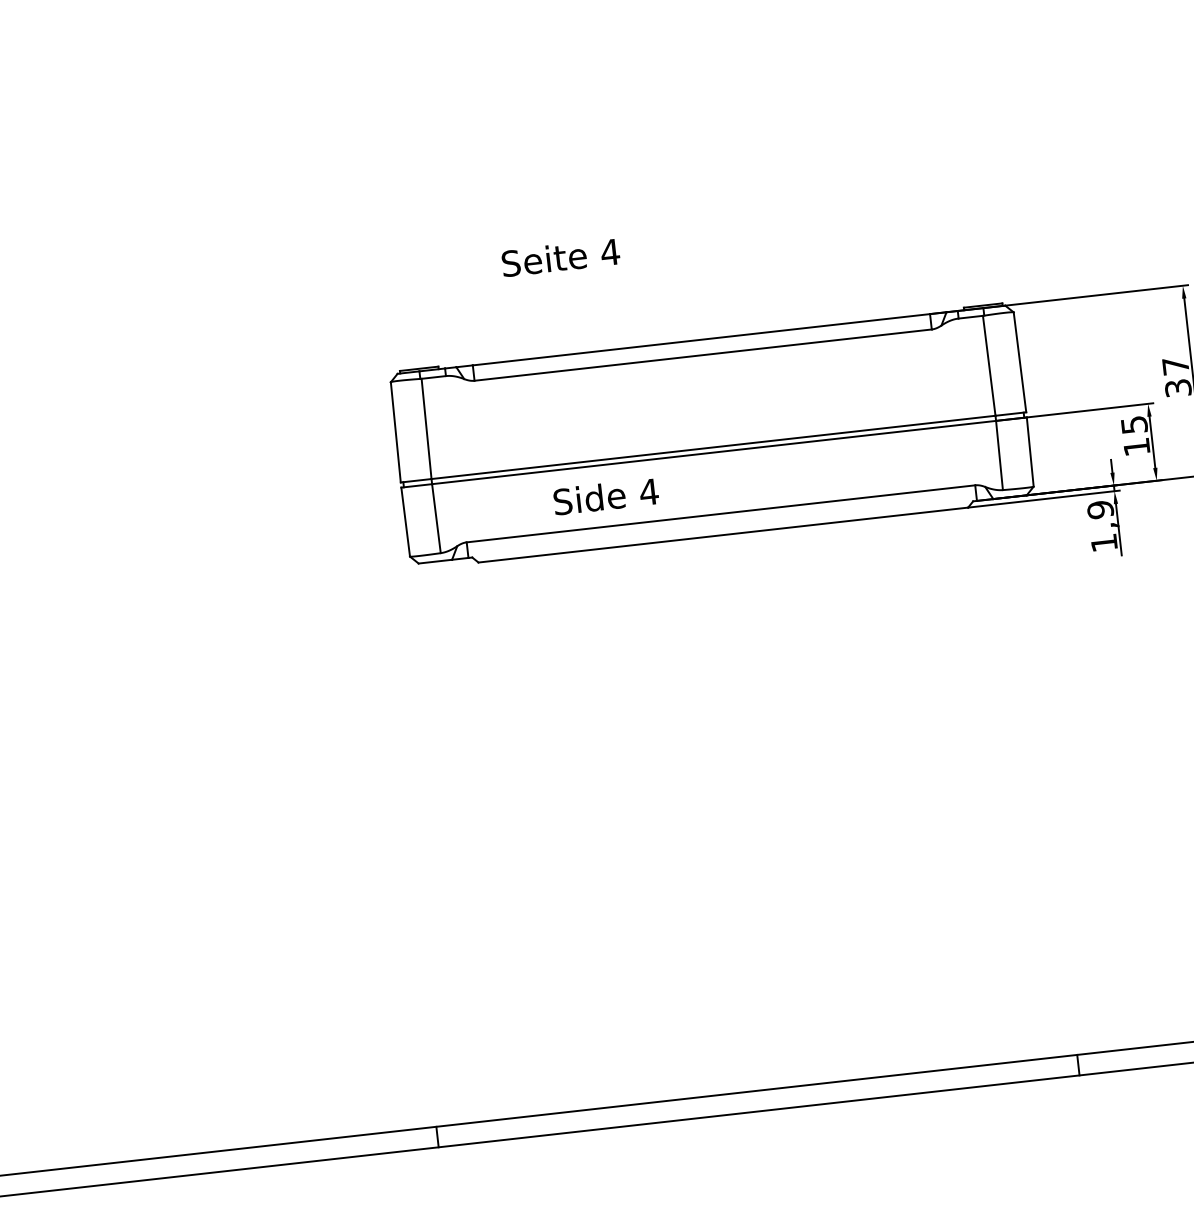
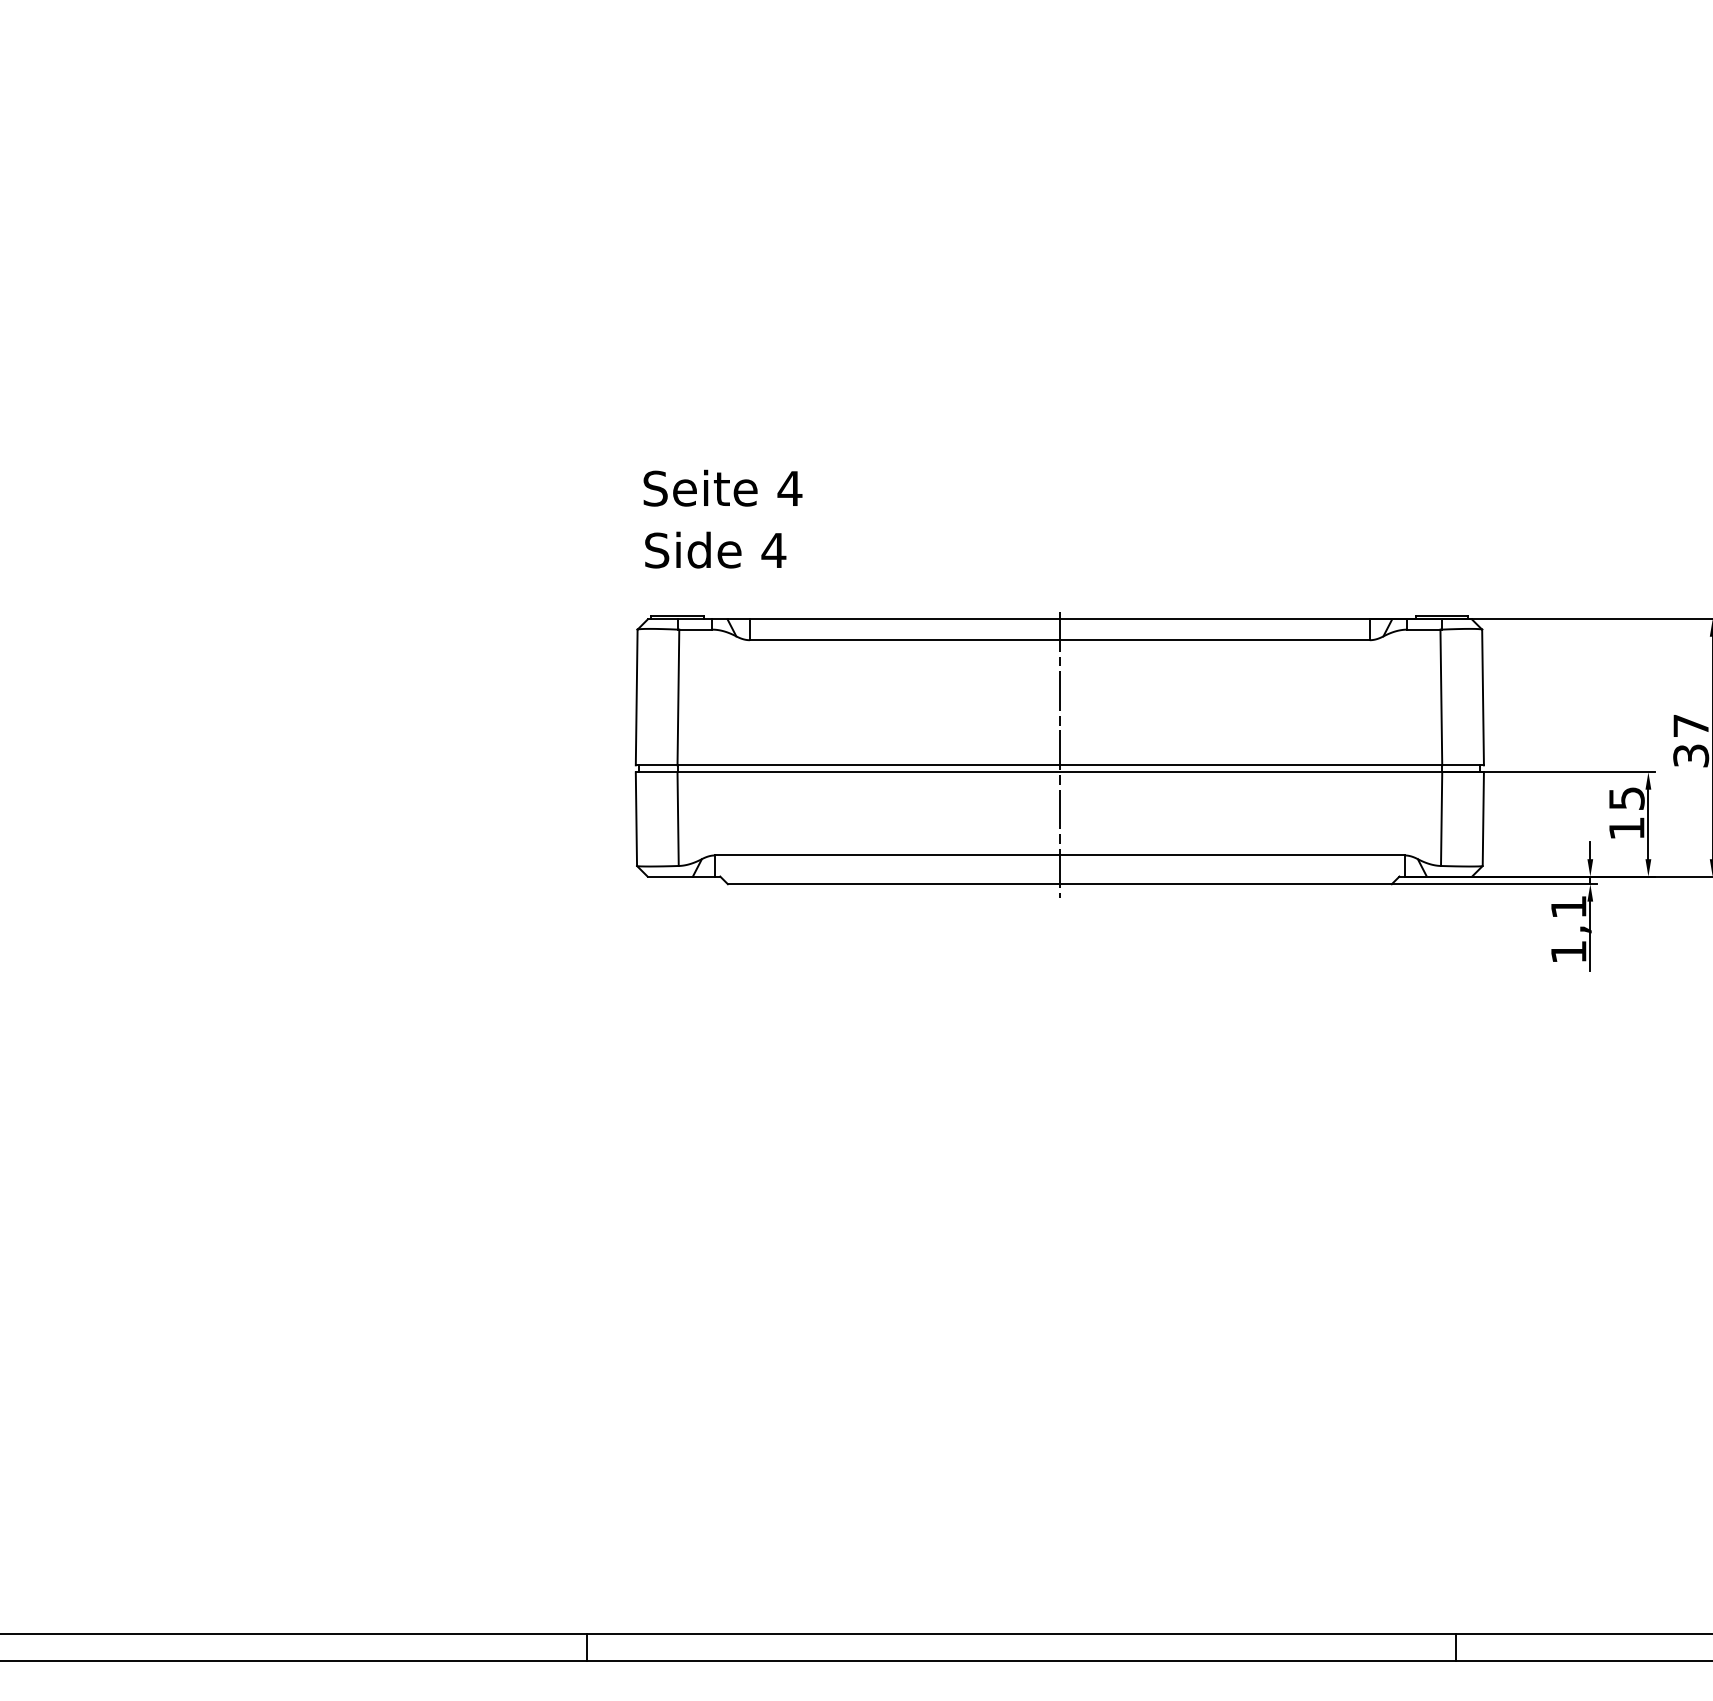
text: (560, 257) -> (722, 487), moved
line: (712, 440) -> (1059, 755), added
text: (605, 496) -> (715, 549), moved
text: (1100, 510) -> (1568, 907), 1,9 -> 1,1

